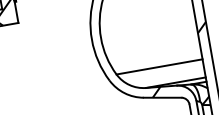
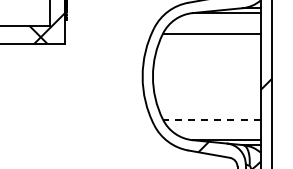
line: (159, 66) -> (211, 119), solid -> dashed

